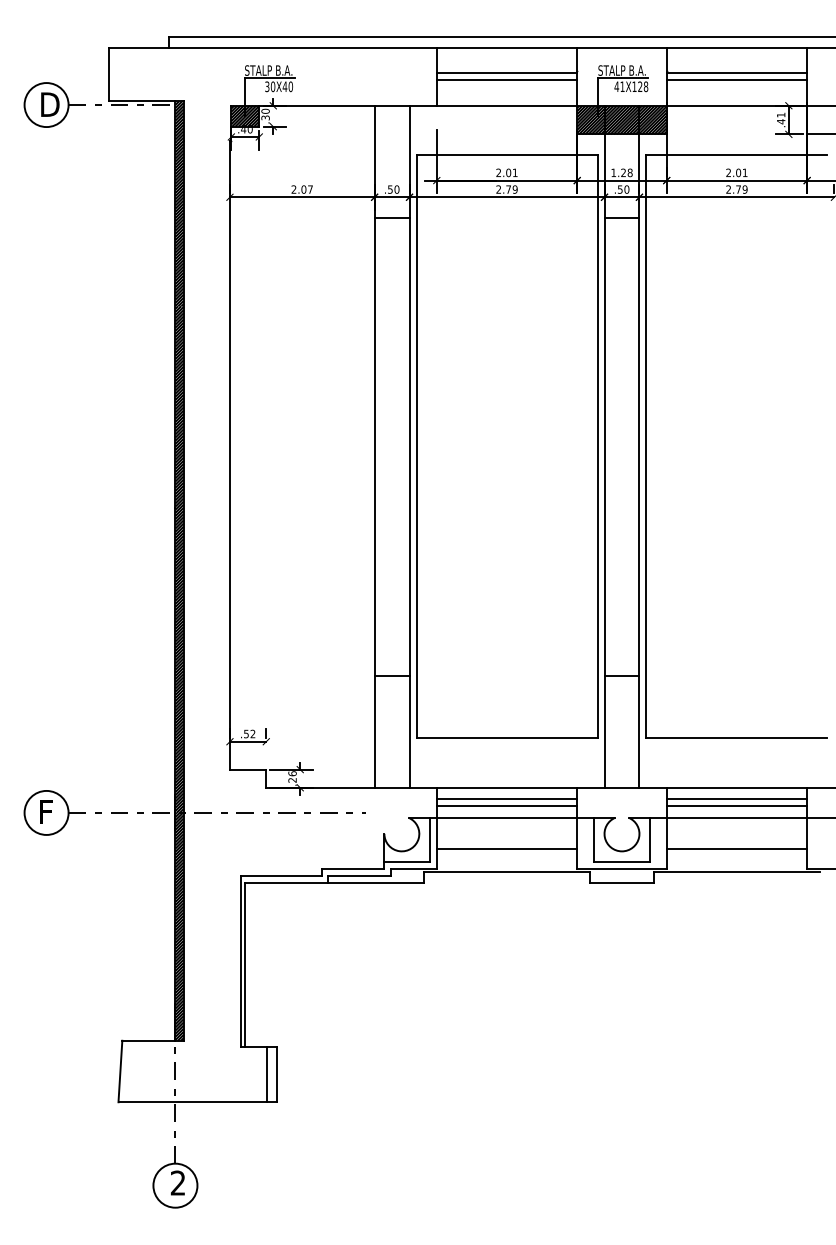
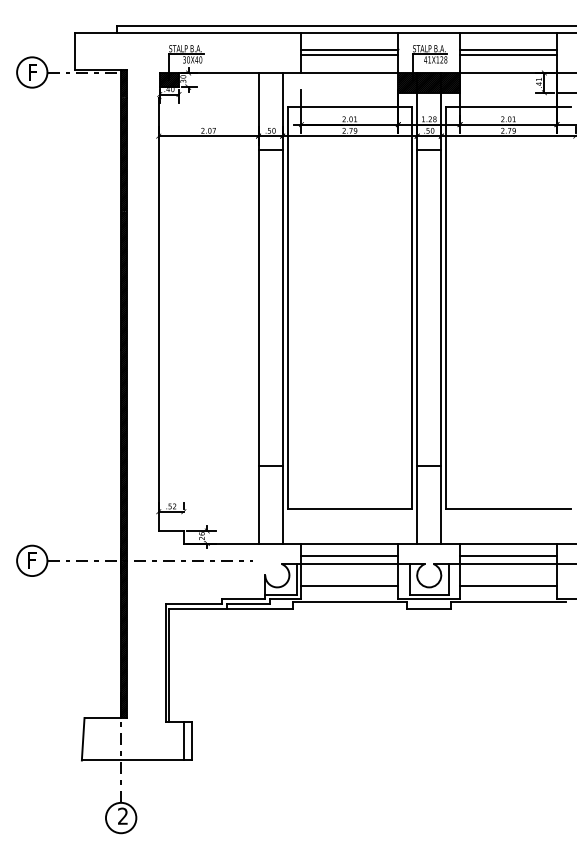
text: (49, 103) -> (34, 71), D -> F
line: (506, 799) -> (349, 551), removed
line: (736, 799) -> (508, 551), removed

